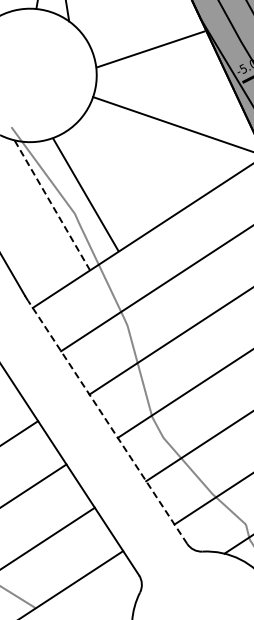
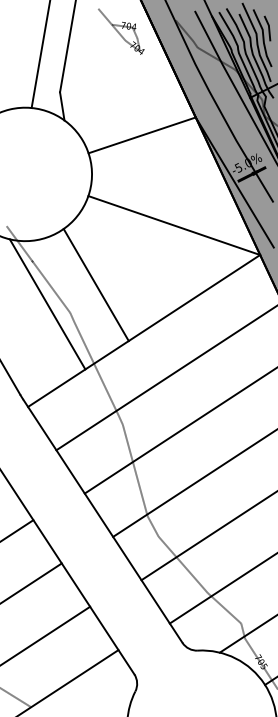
line: (150, 49) -> (141, 135), moved
line: (85, 195) -> (95, 285), moved
line: (52, 204) -> (47, 303), dashed -> solid
line: (107, 421) -> (102, 520), dashed -> solid

